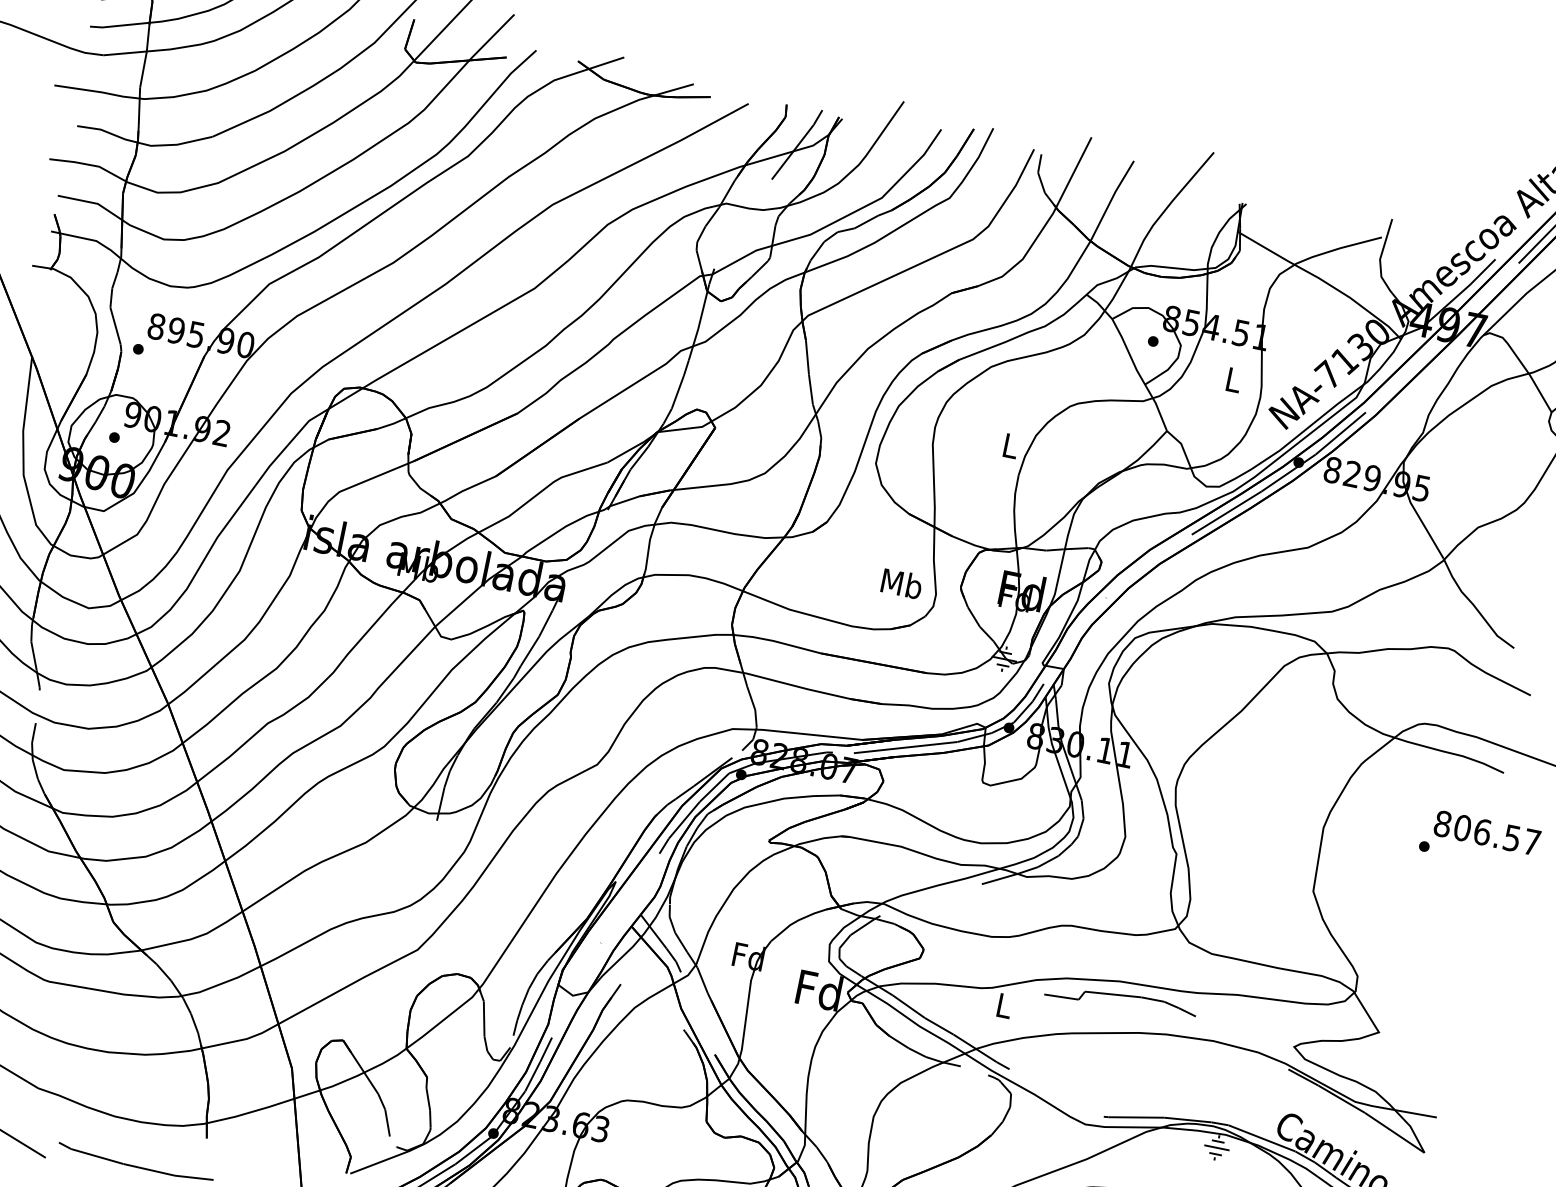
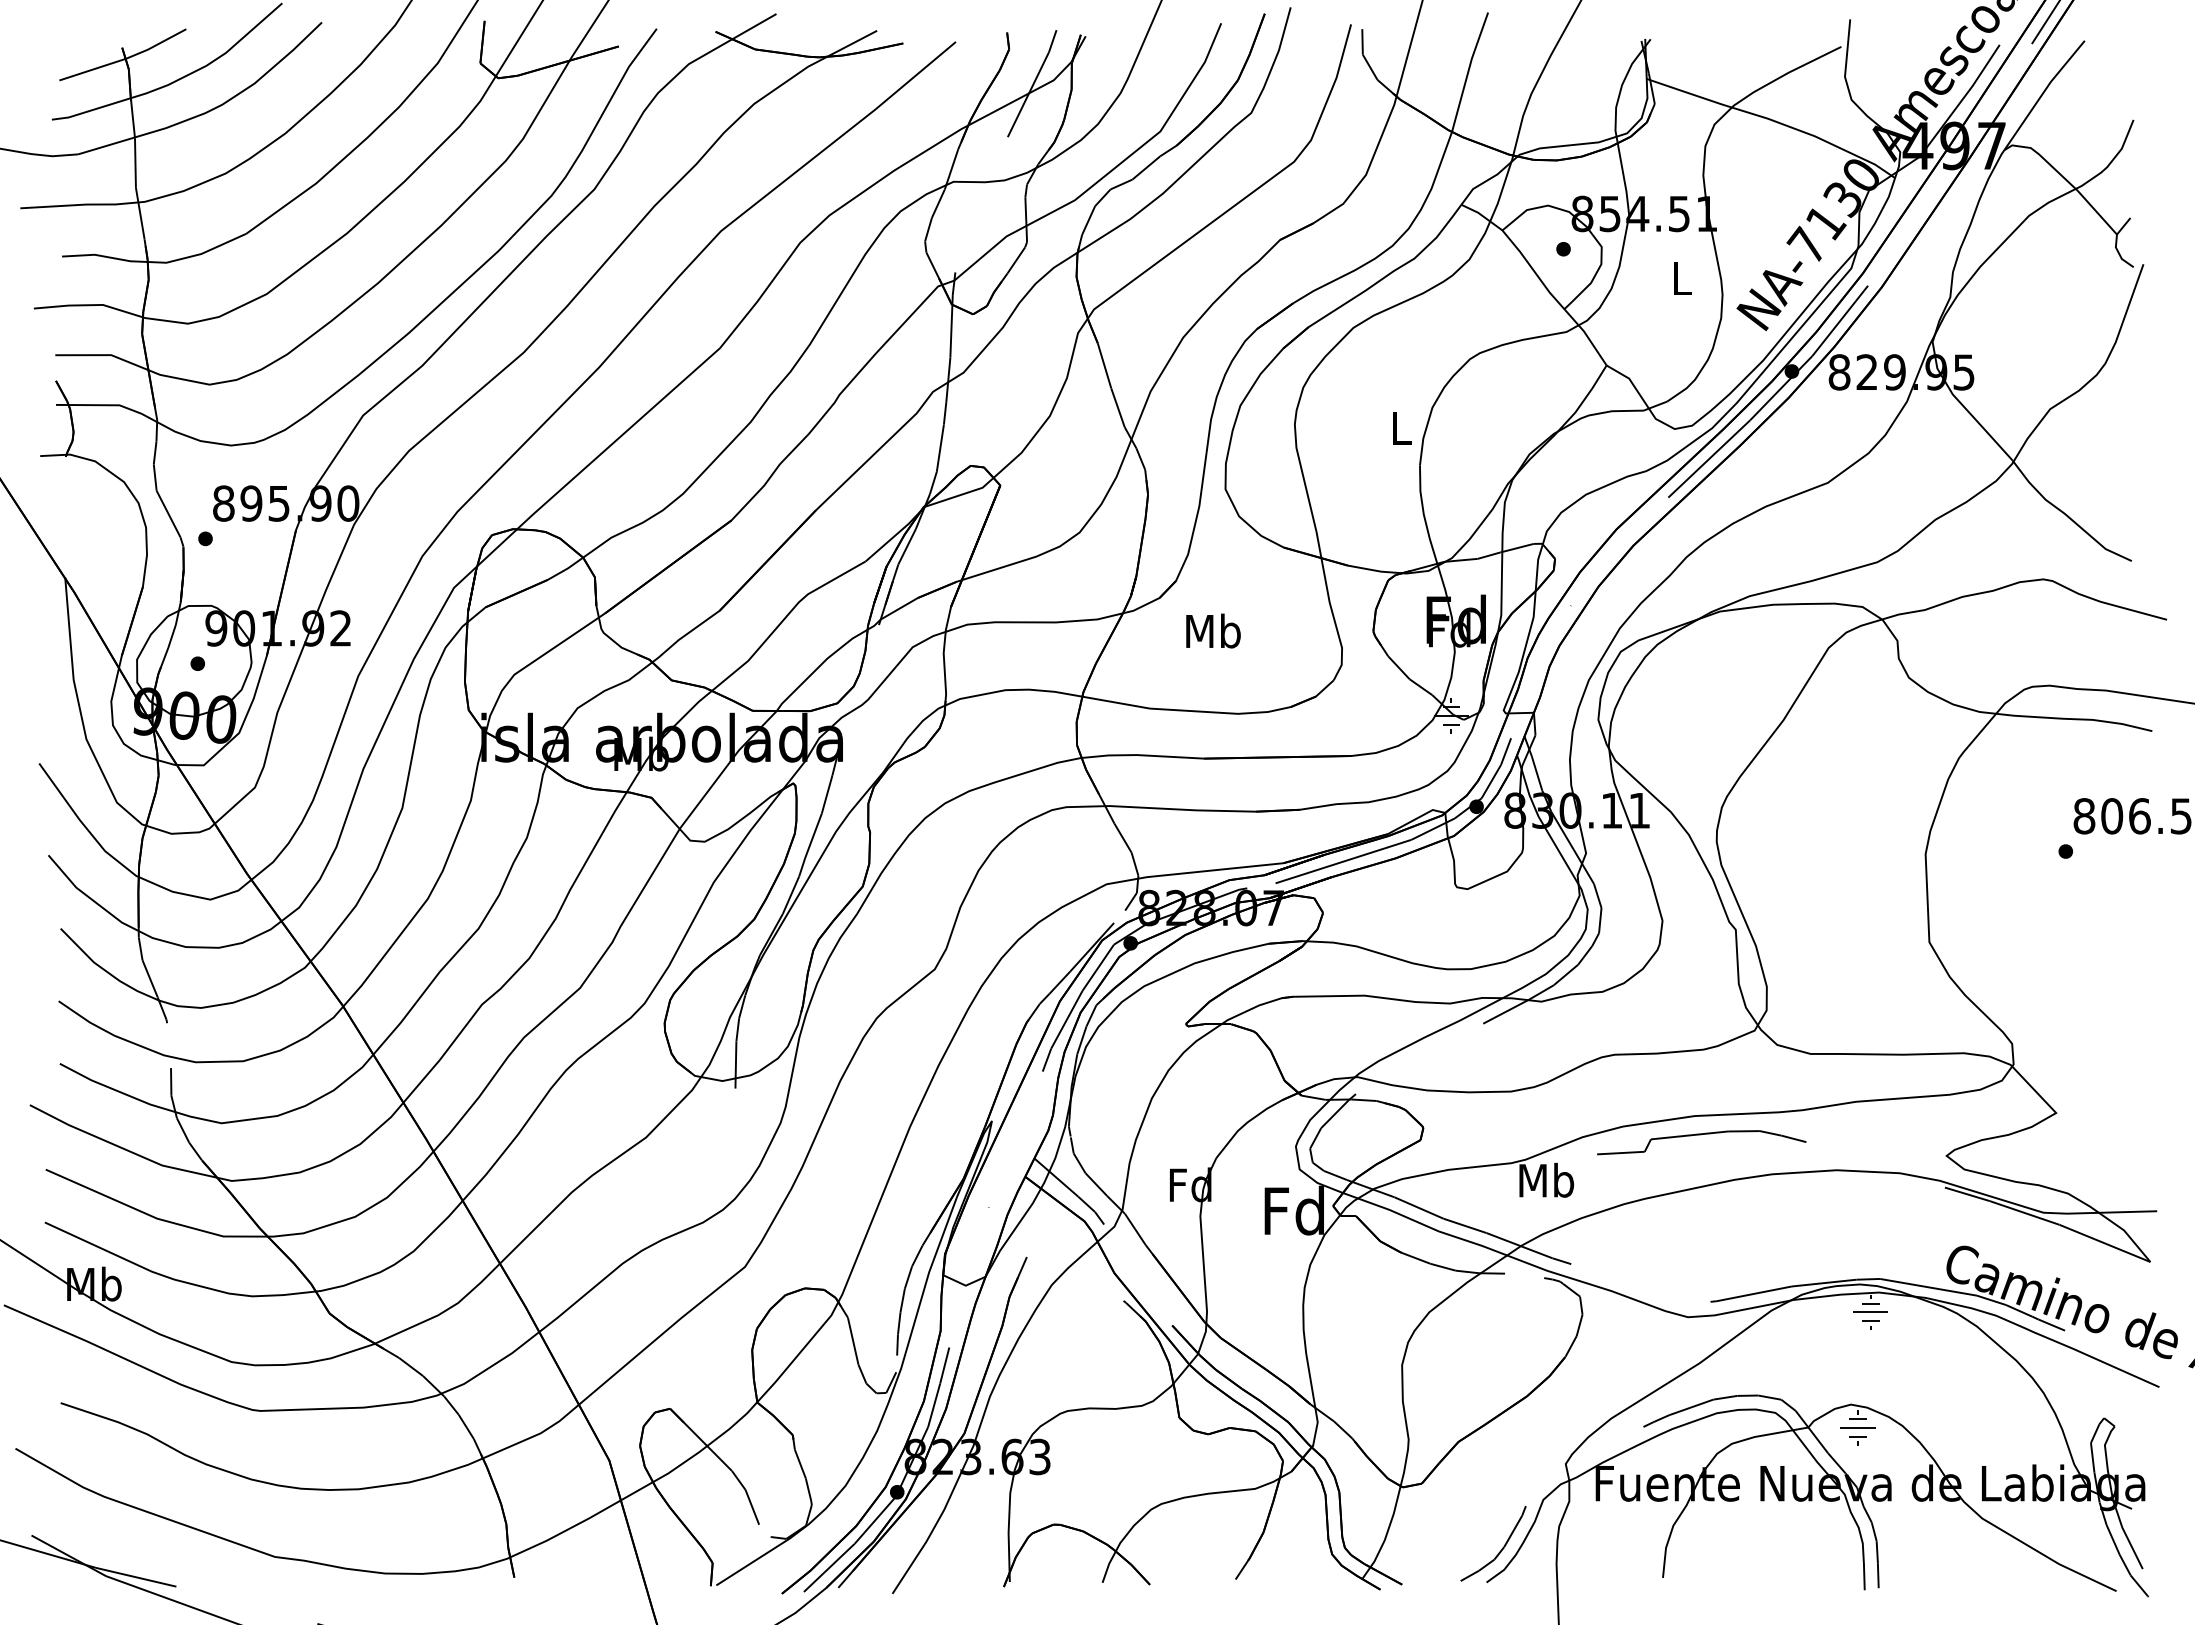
text: (902, 583) -> (1213, 630), moved
text: (1004, 1005) -> (1546, 1180), L -> Mb

